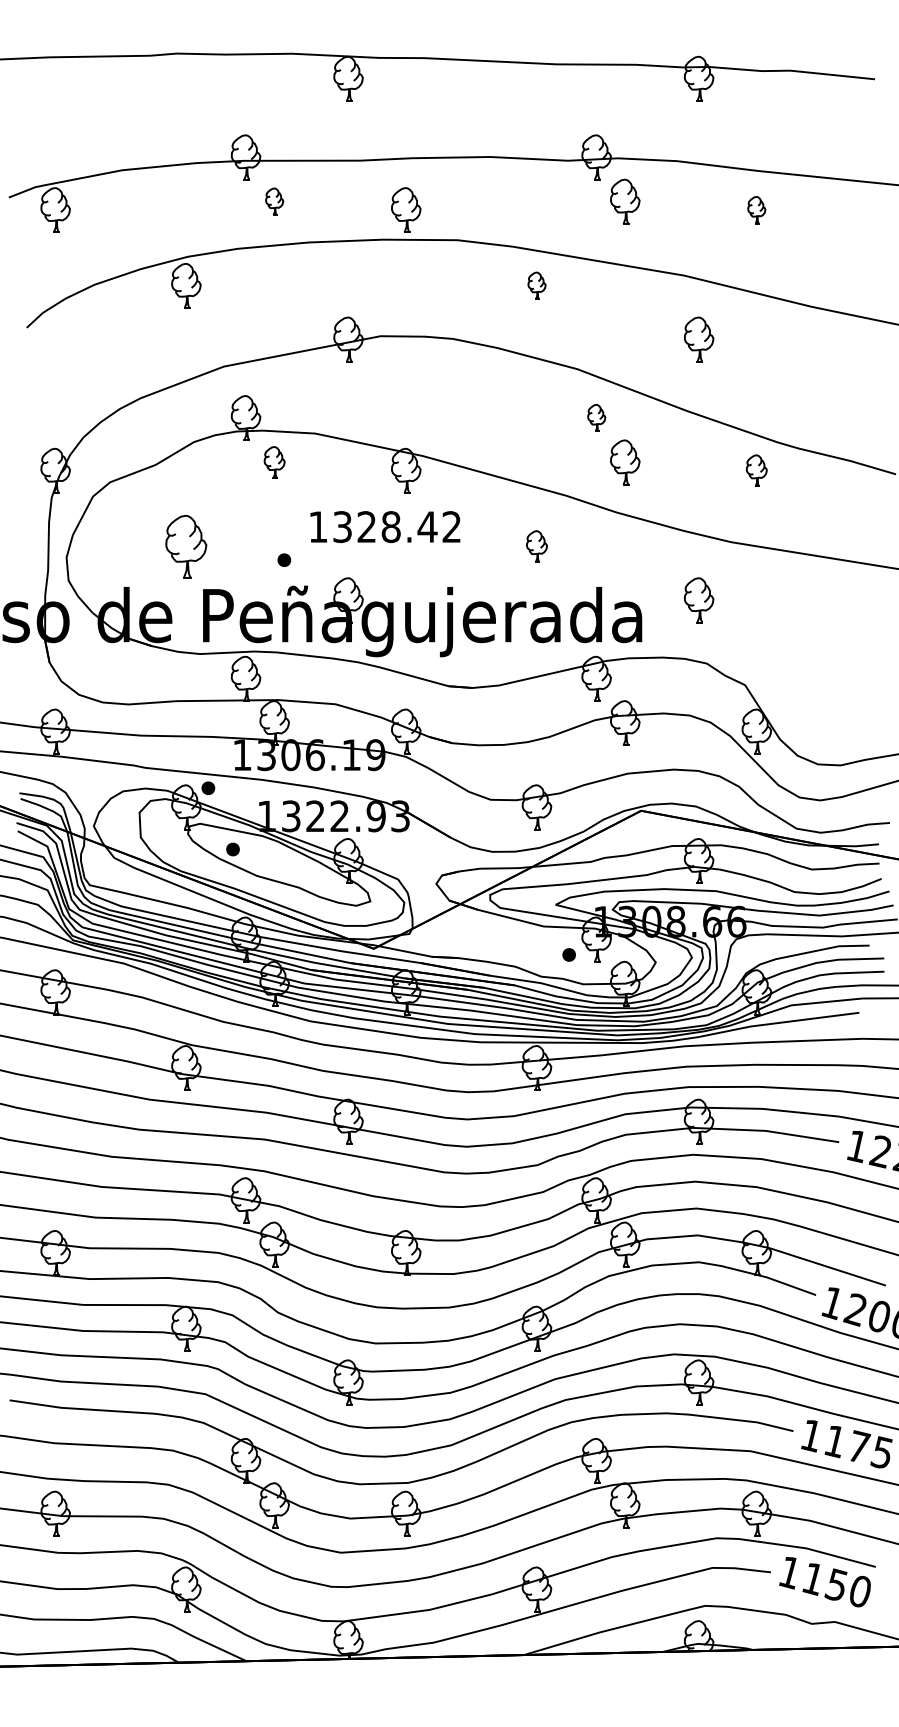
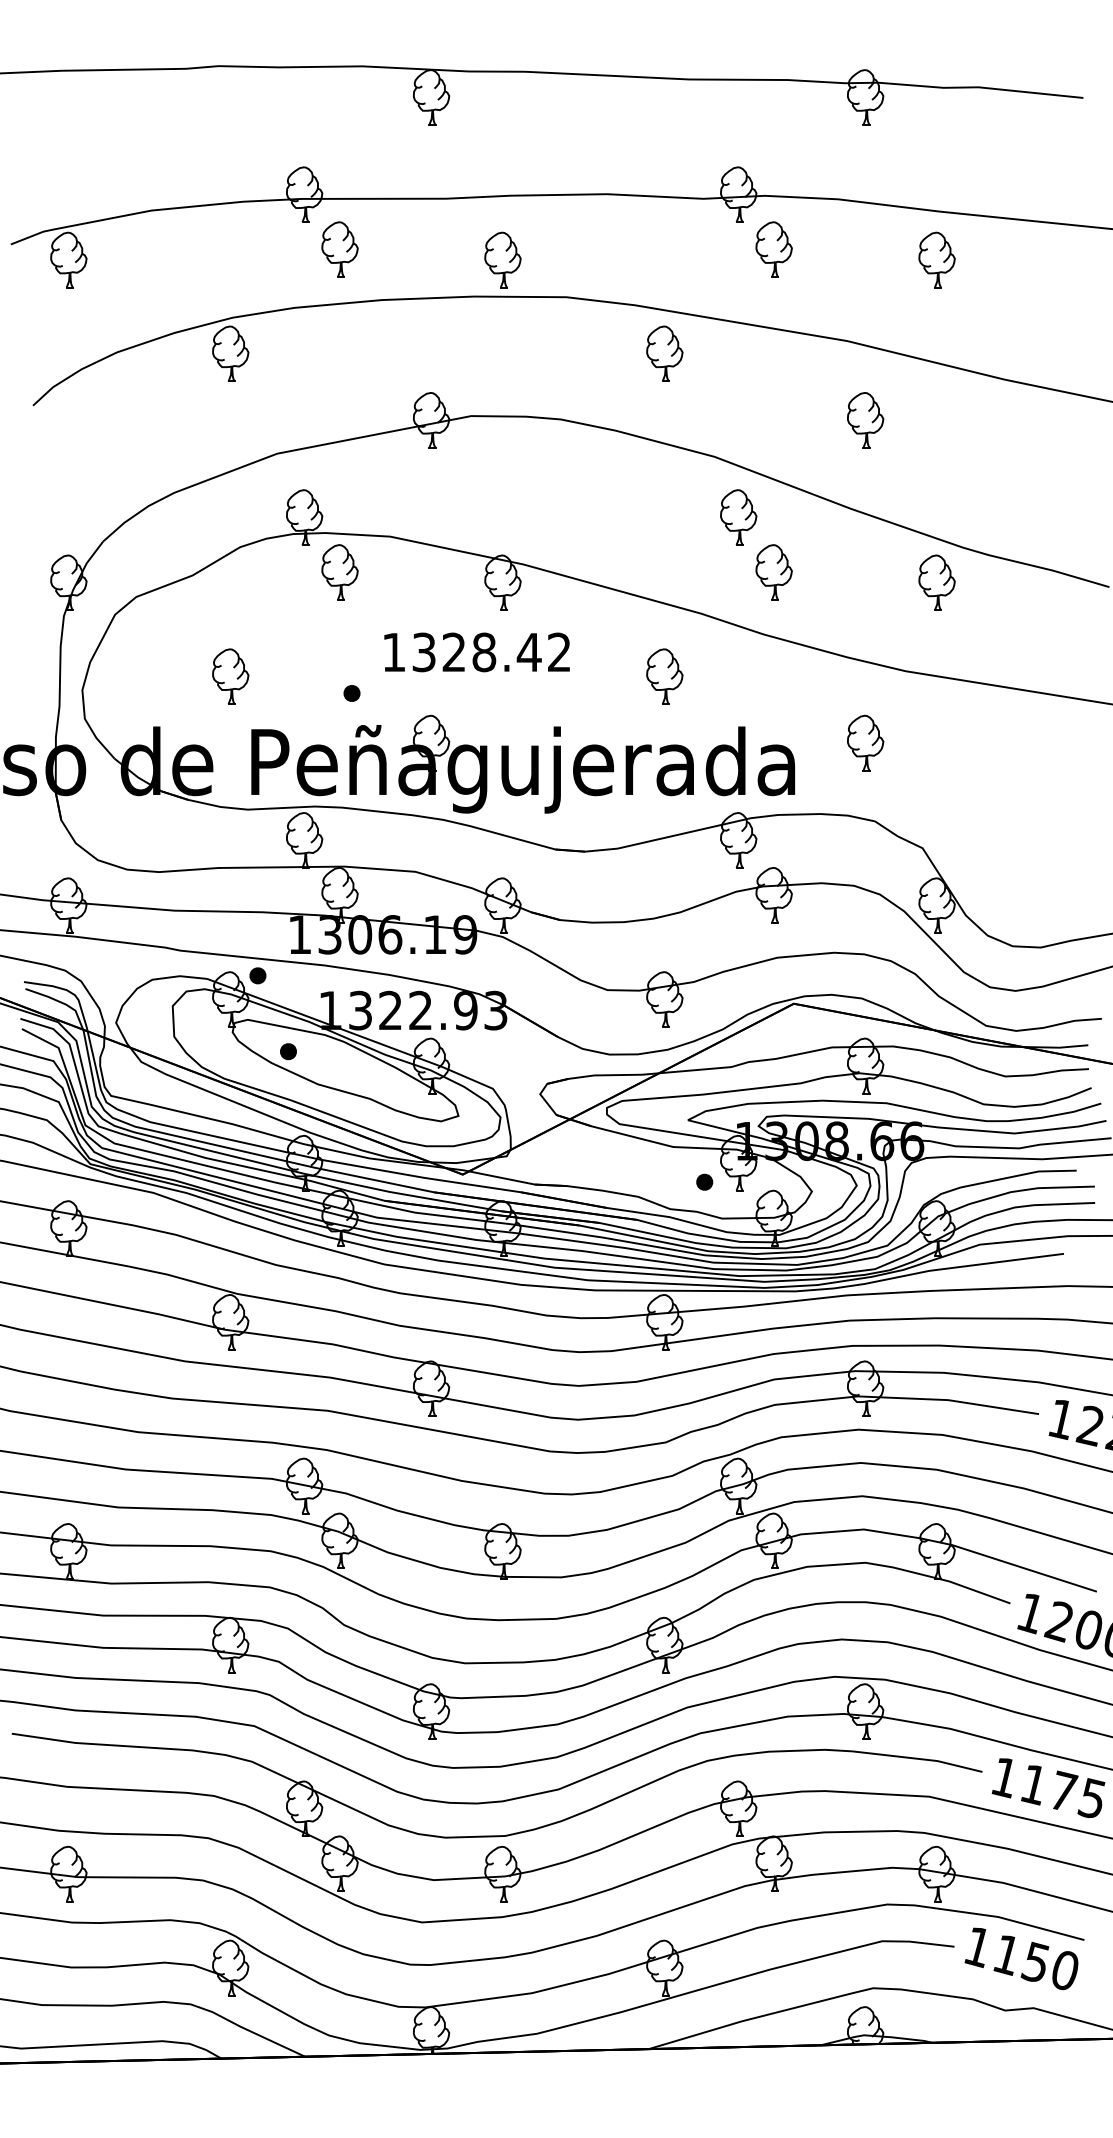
part: (274, 201) -> (339, 249), size x1.67
part: (756, 209) -> (936, 259), size x1.67
part: (536, 285) -> (664, 353), size x1.67
part: (596, 418) -> (738, 517), size x1.67
part: (274, 462) -> (339, 572), size x1.43
part: (756, 470) -> (936, 582), size x1.43
part: (186, 546) -> (230, 676), size x0.71
part: (536, 546) -> (664, 676), size x1.43

